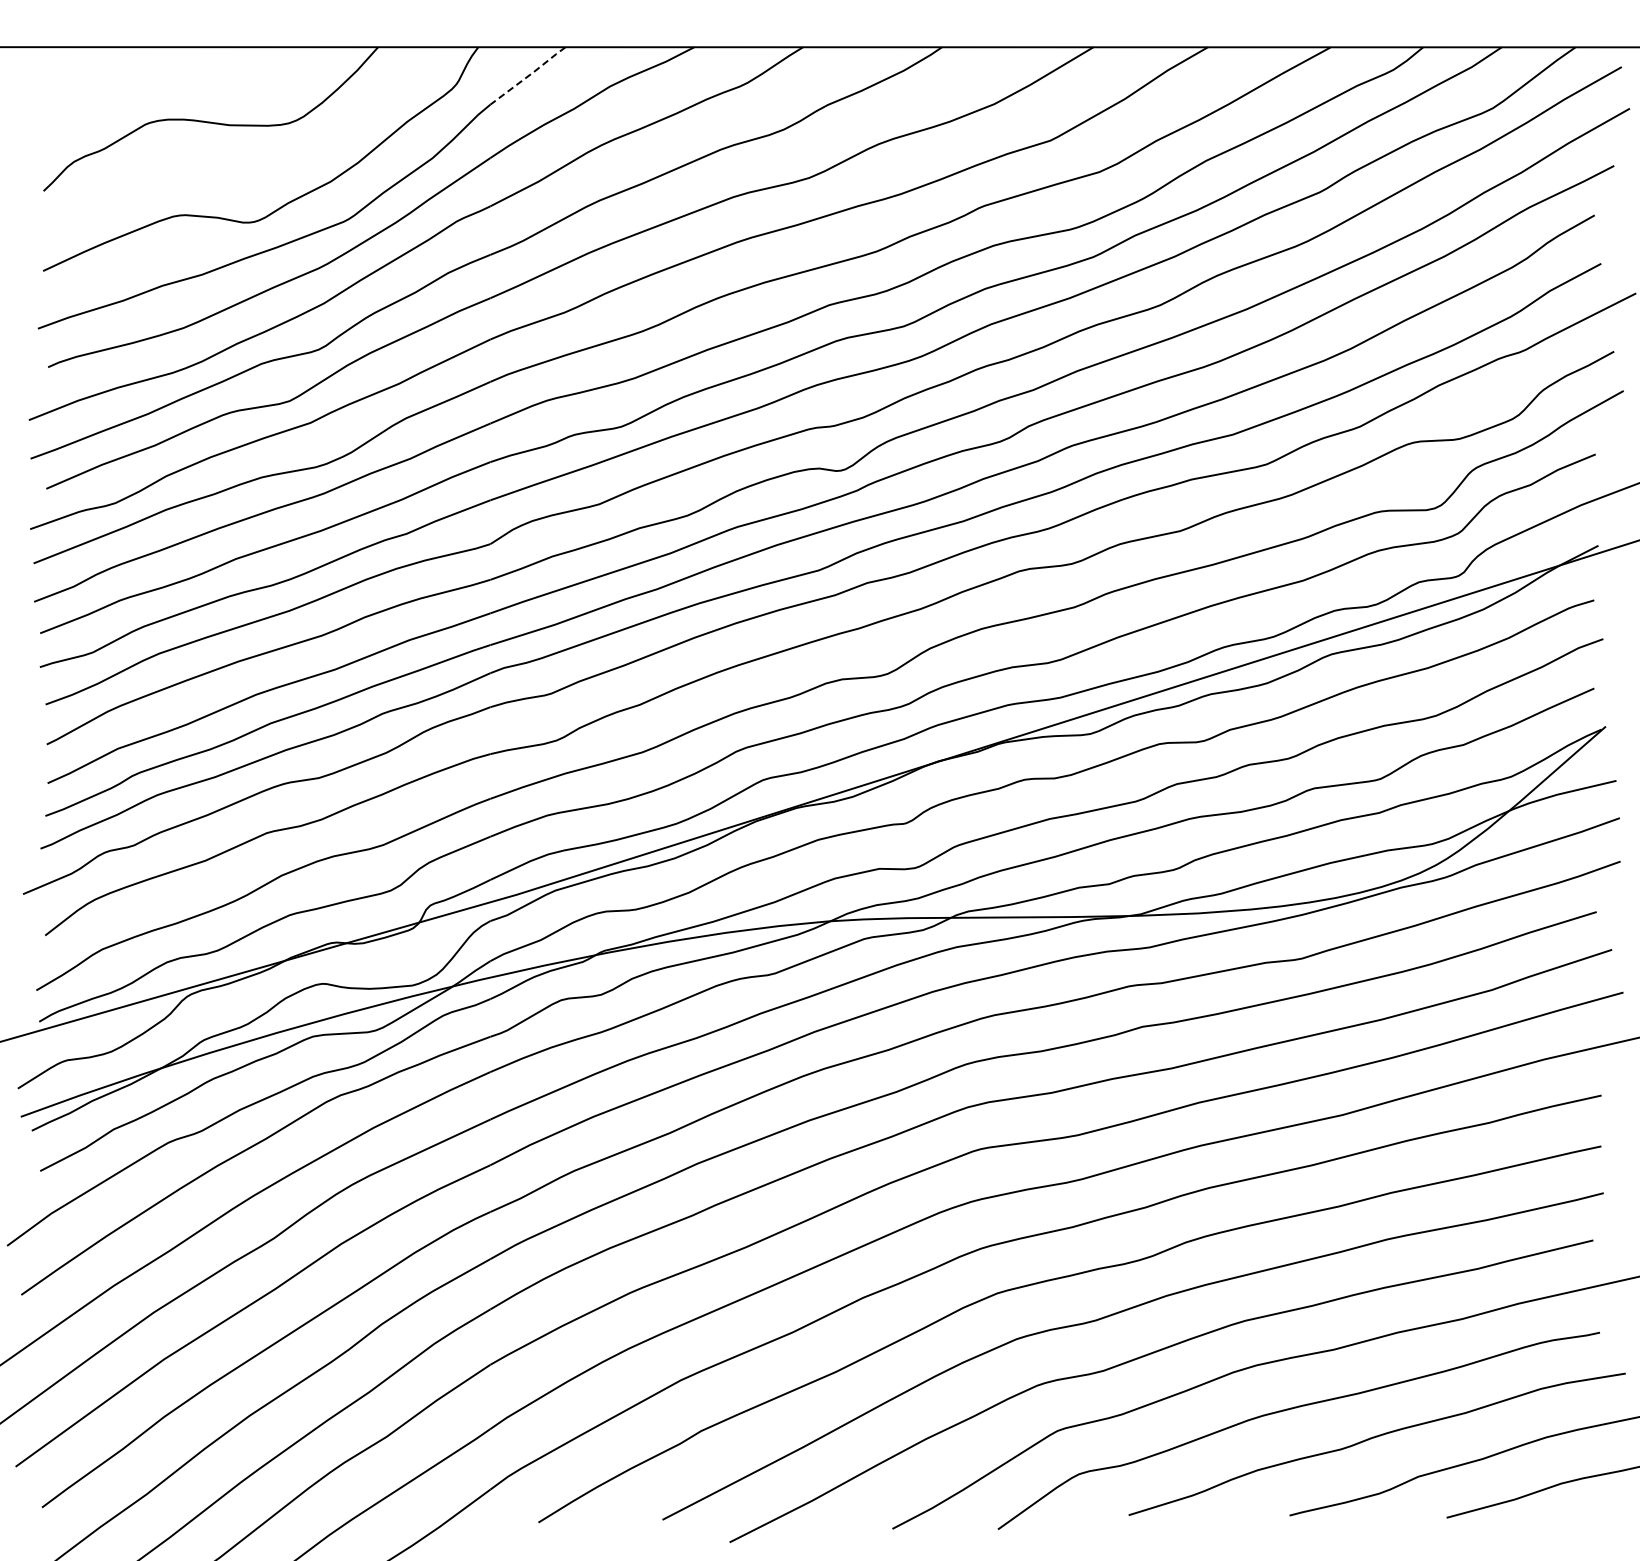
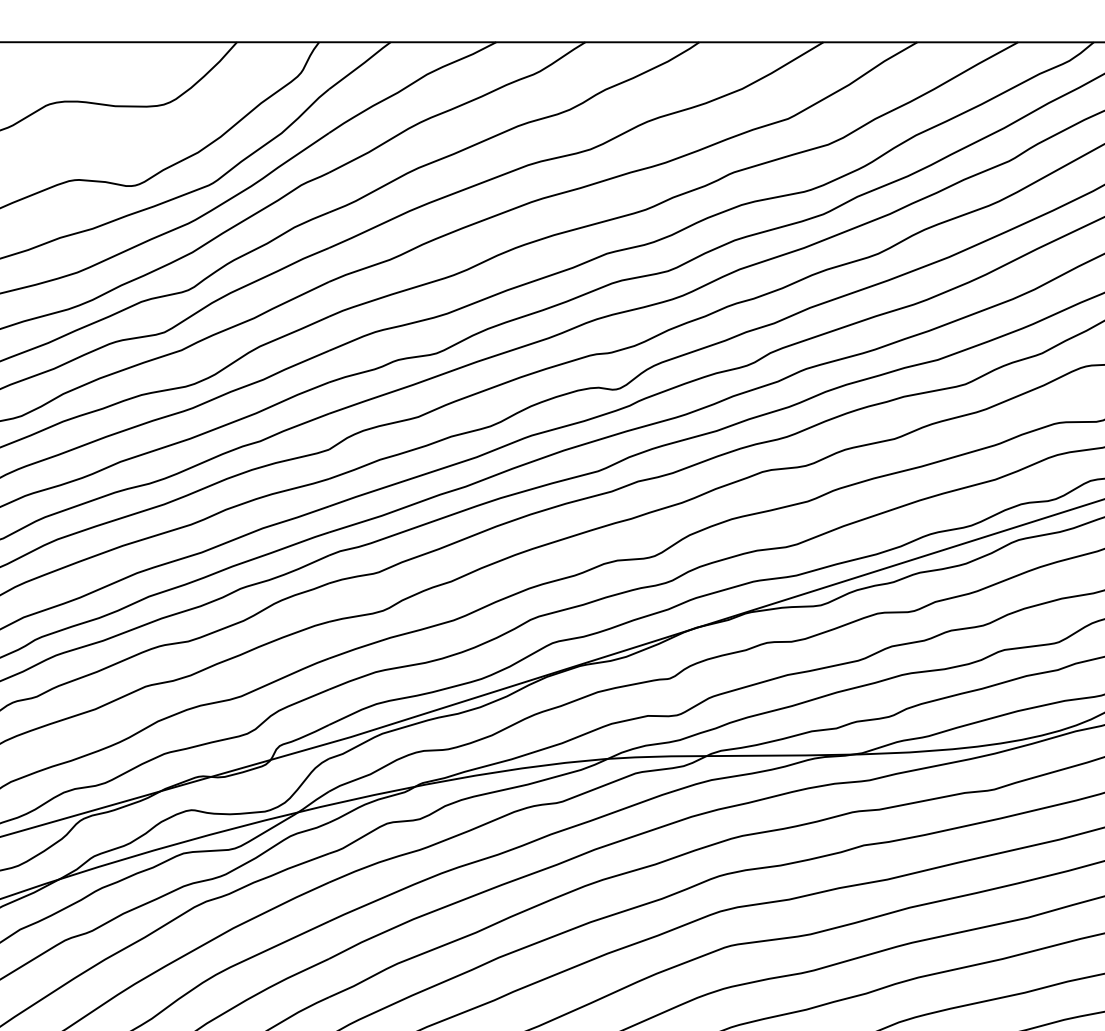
line: (529, 75) -> (361, 65), dashed -> solid

